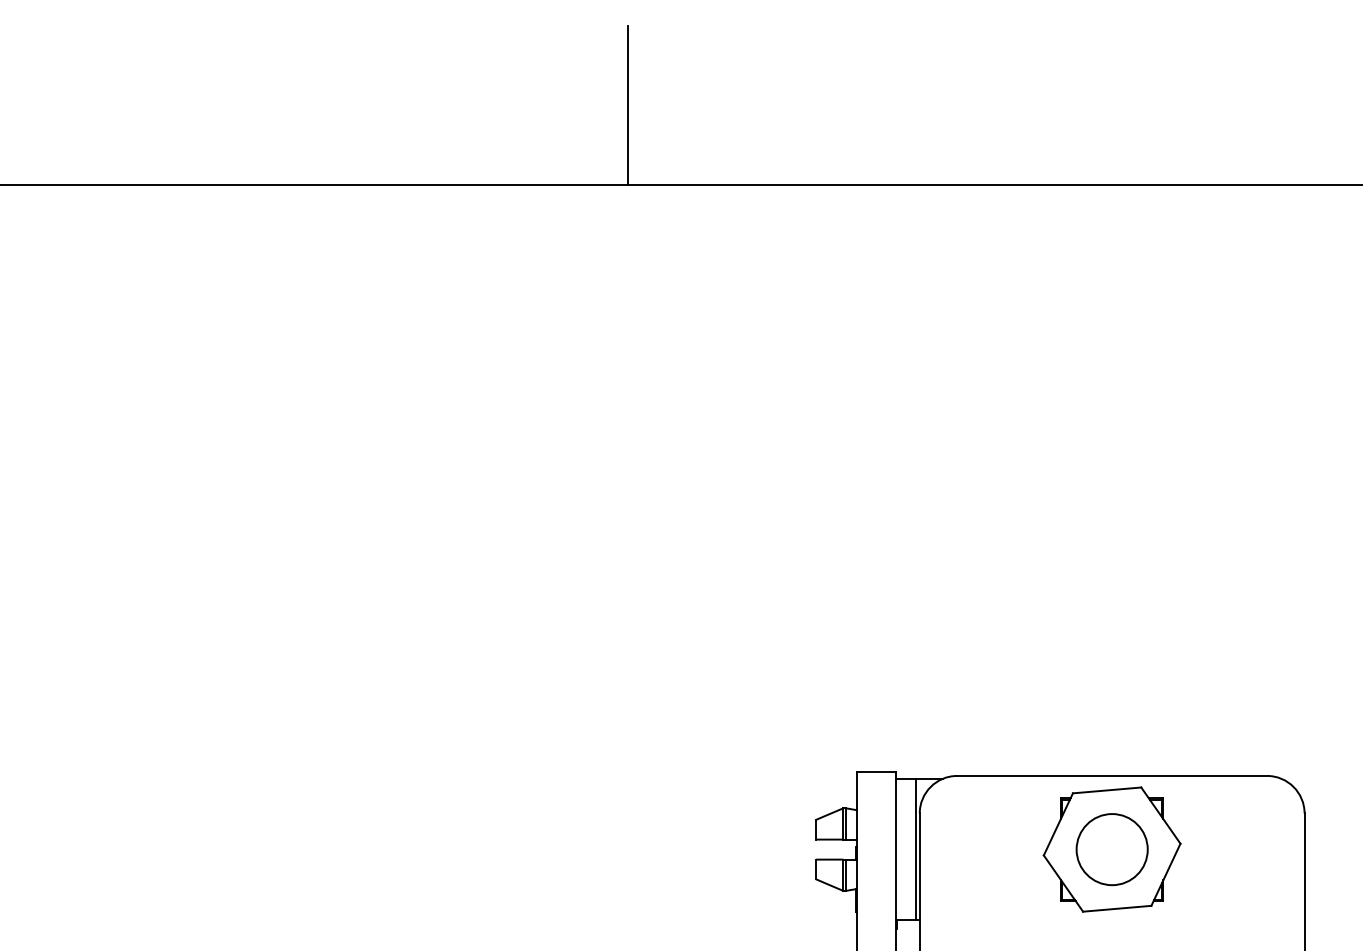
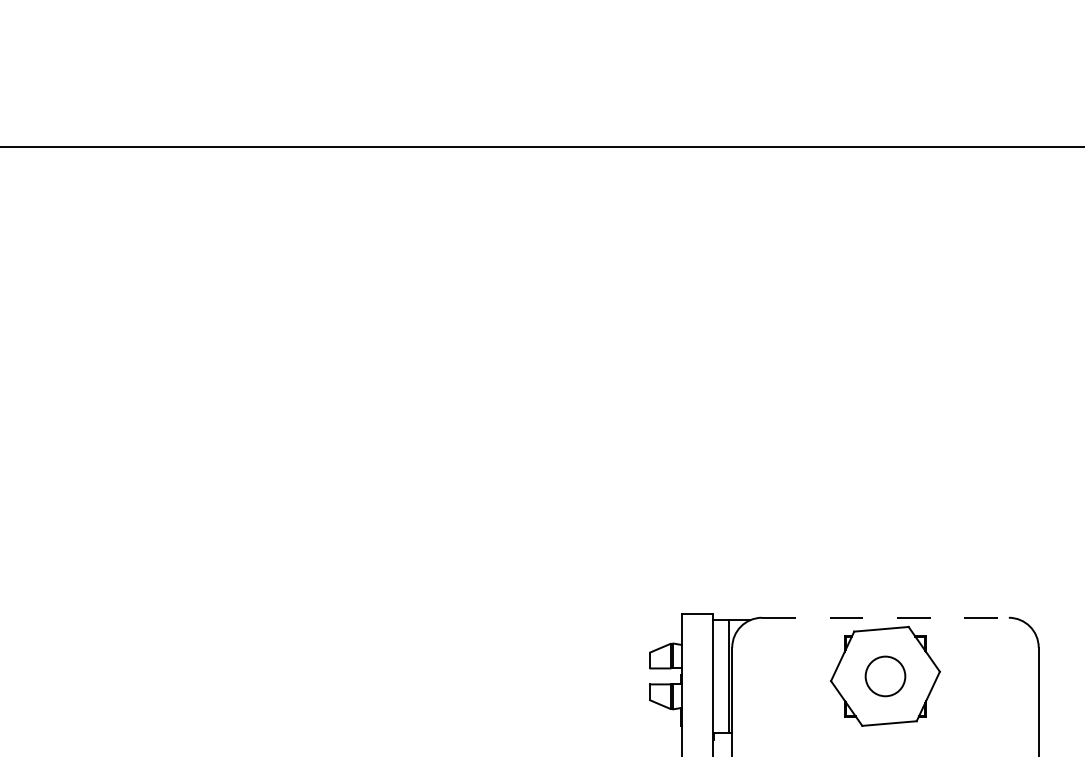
line: (627, 104) -> (499, 83), removed
line: (1112, 775) -> (885, 617), solid -> dashed
circle: (1111, 849) -> (884, 676), size x0.7

